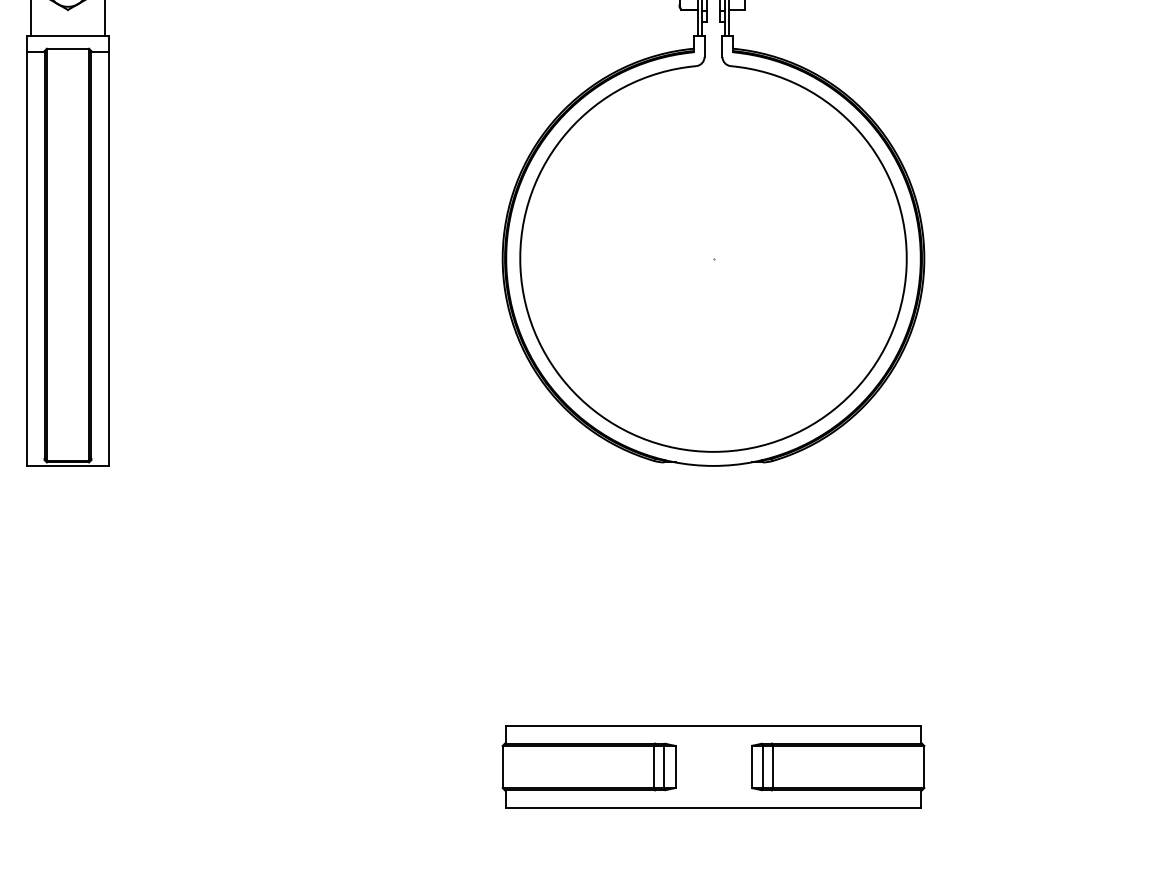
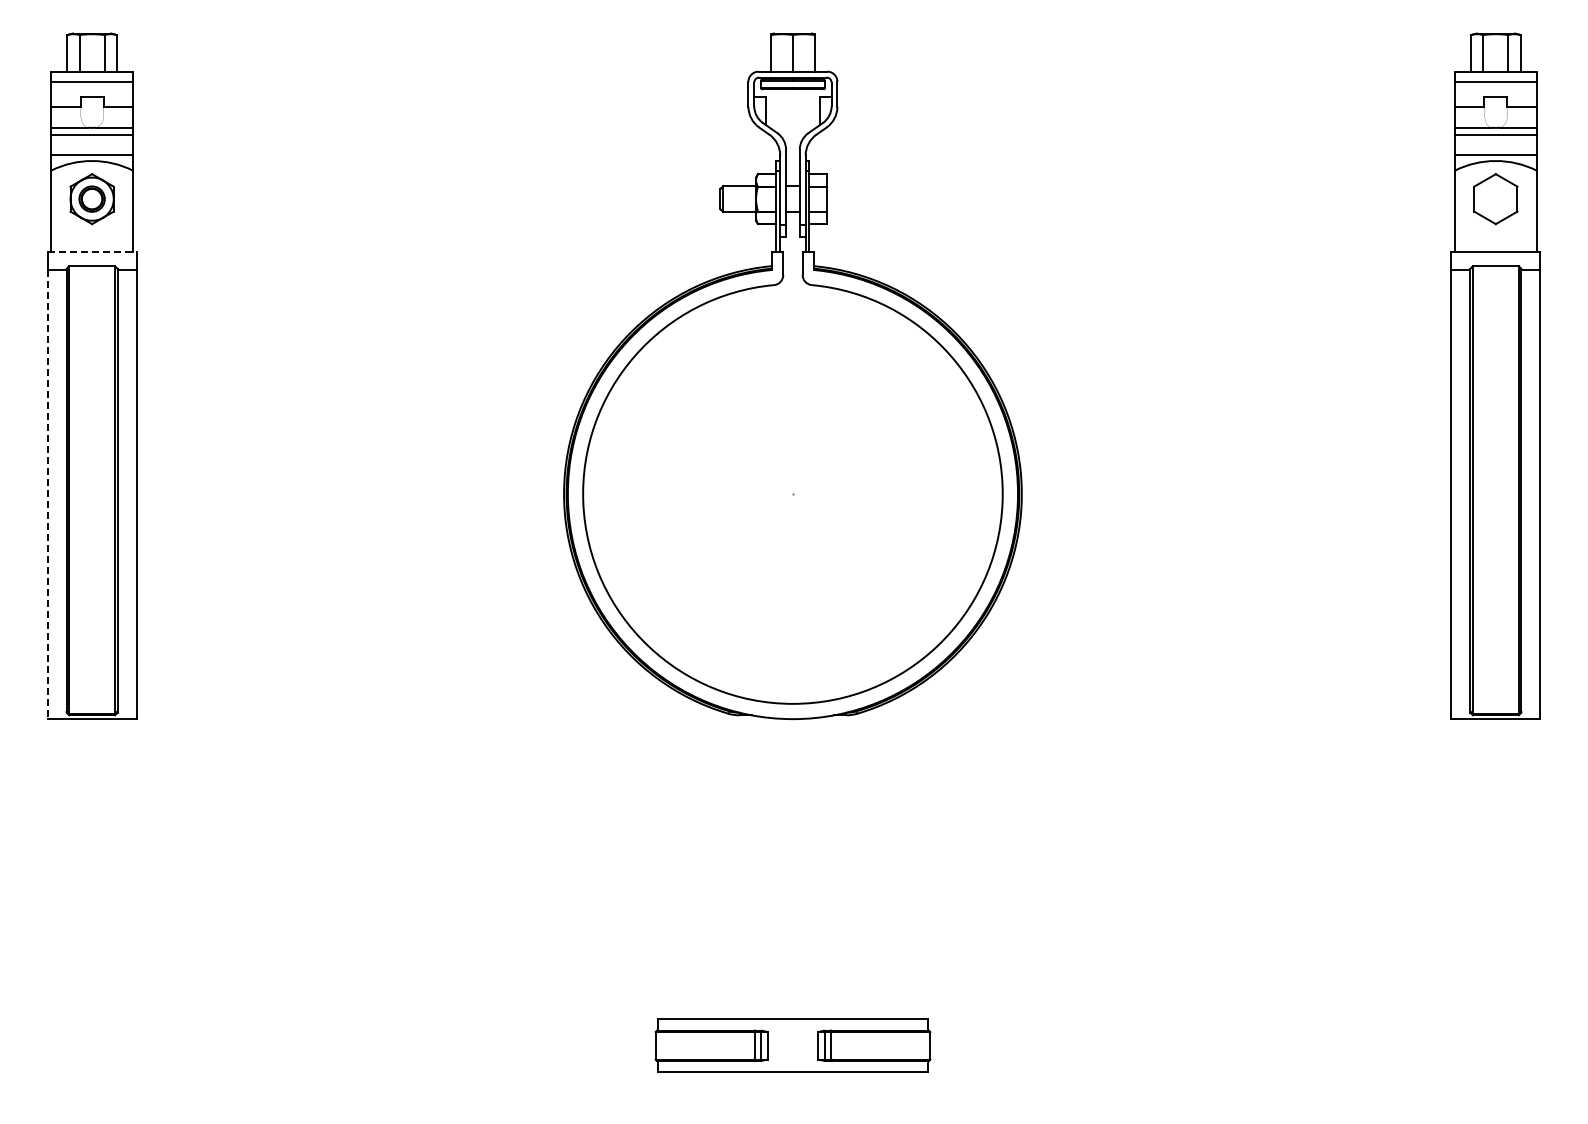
line: (68, 36) -> (92, 252), solid -> dashed
line: (26, 259) -> (47, 494), solid -> dashed
part: (713, 766) -> (792, 1045), size x0.6

